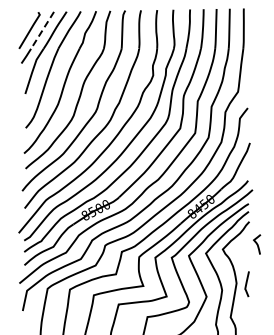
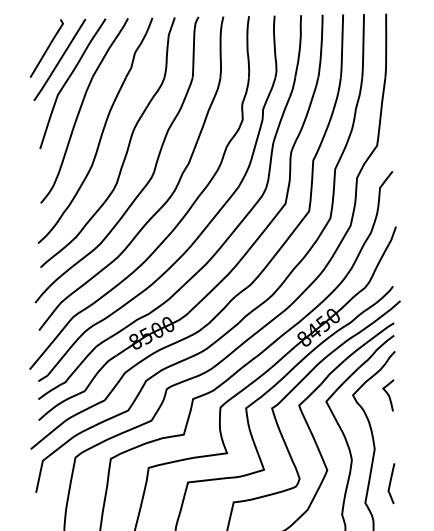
line: (42, 31) -> (67, 50), dashed -> solid
curve: (257, 244) -> (388, 395), moved
curve: (246, 284) -> (390, 484), moved

